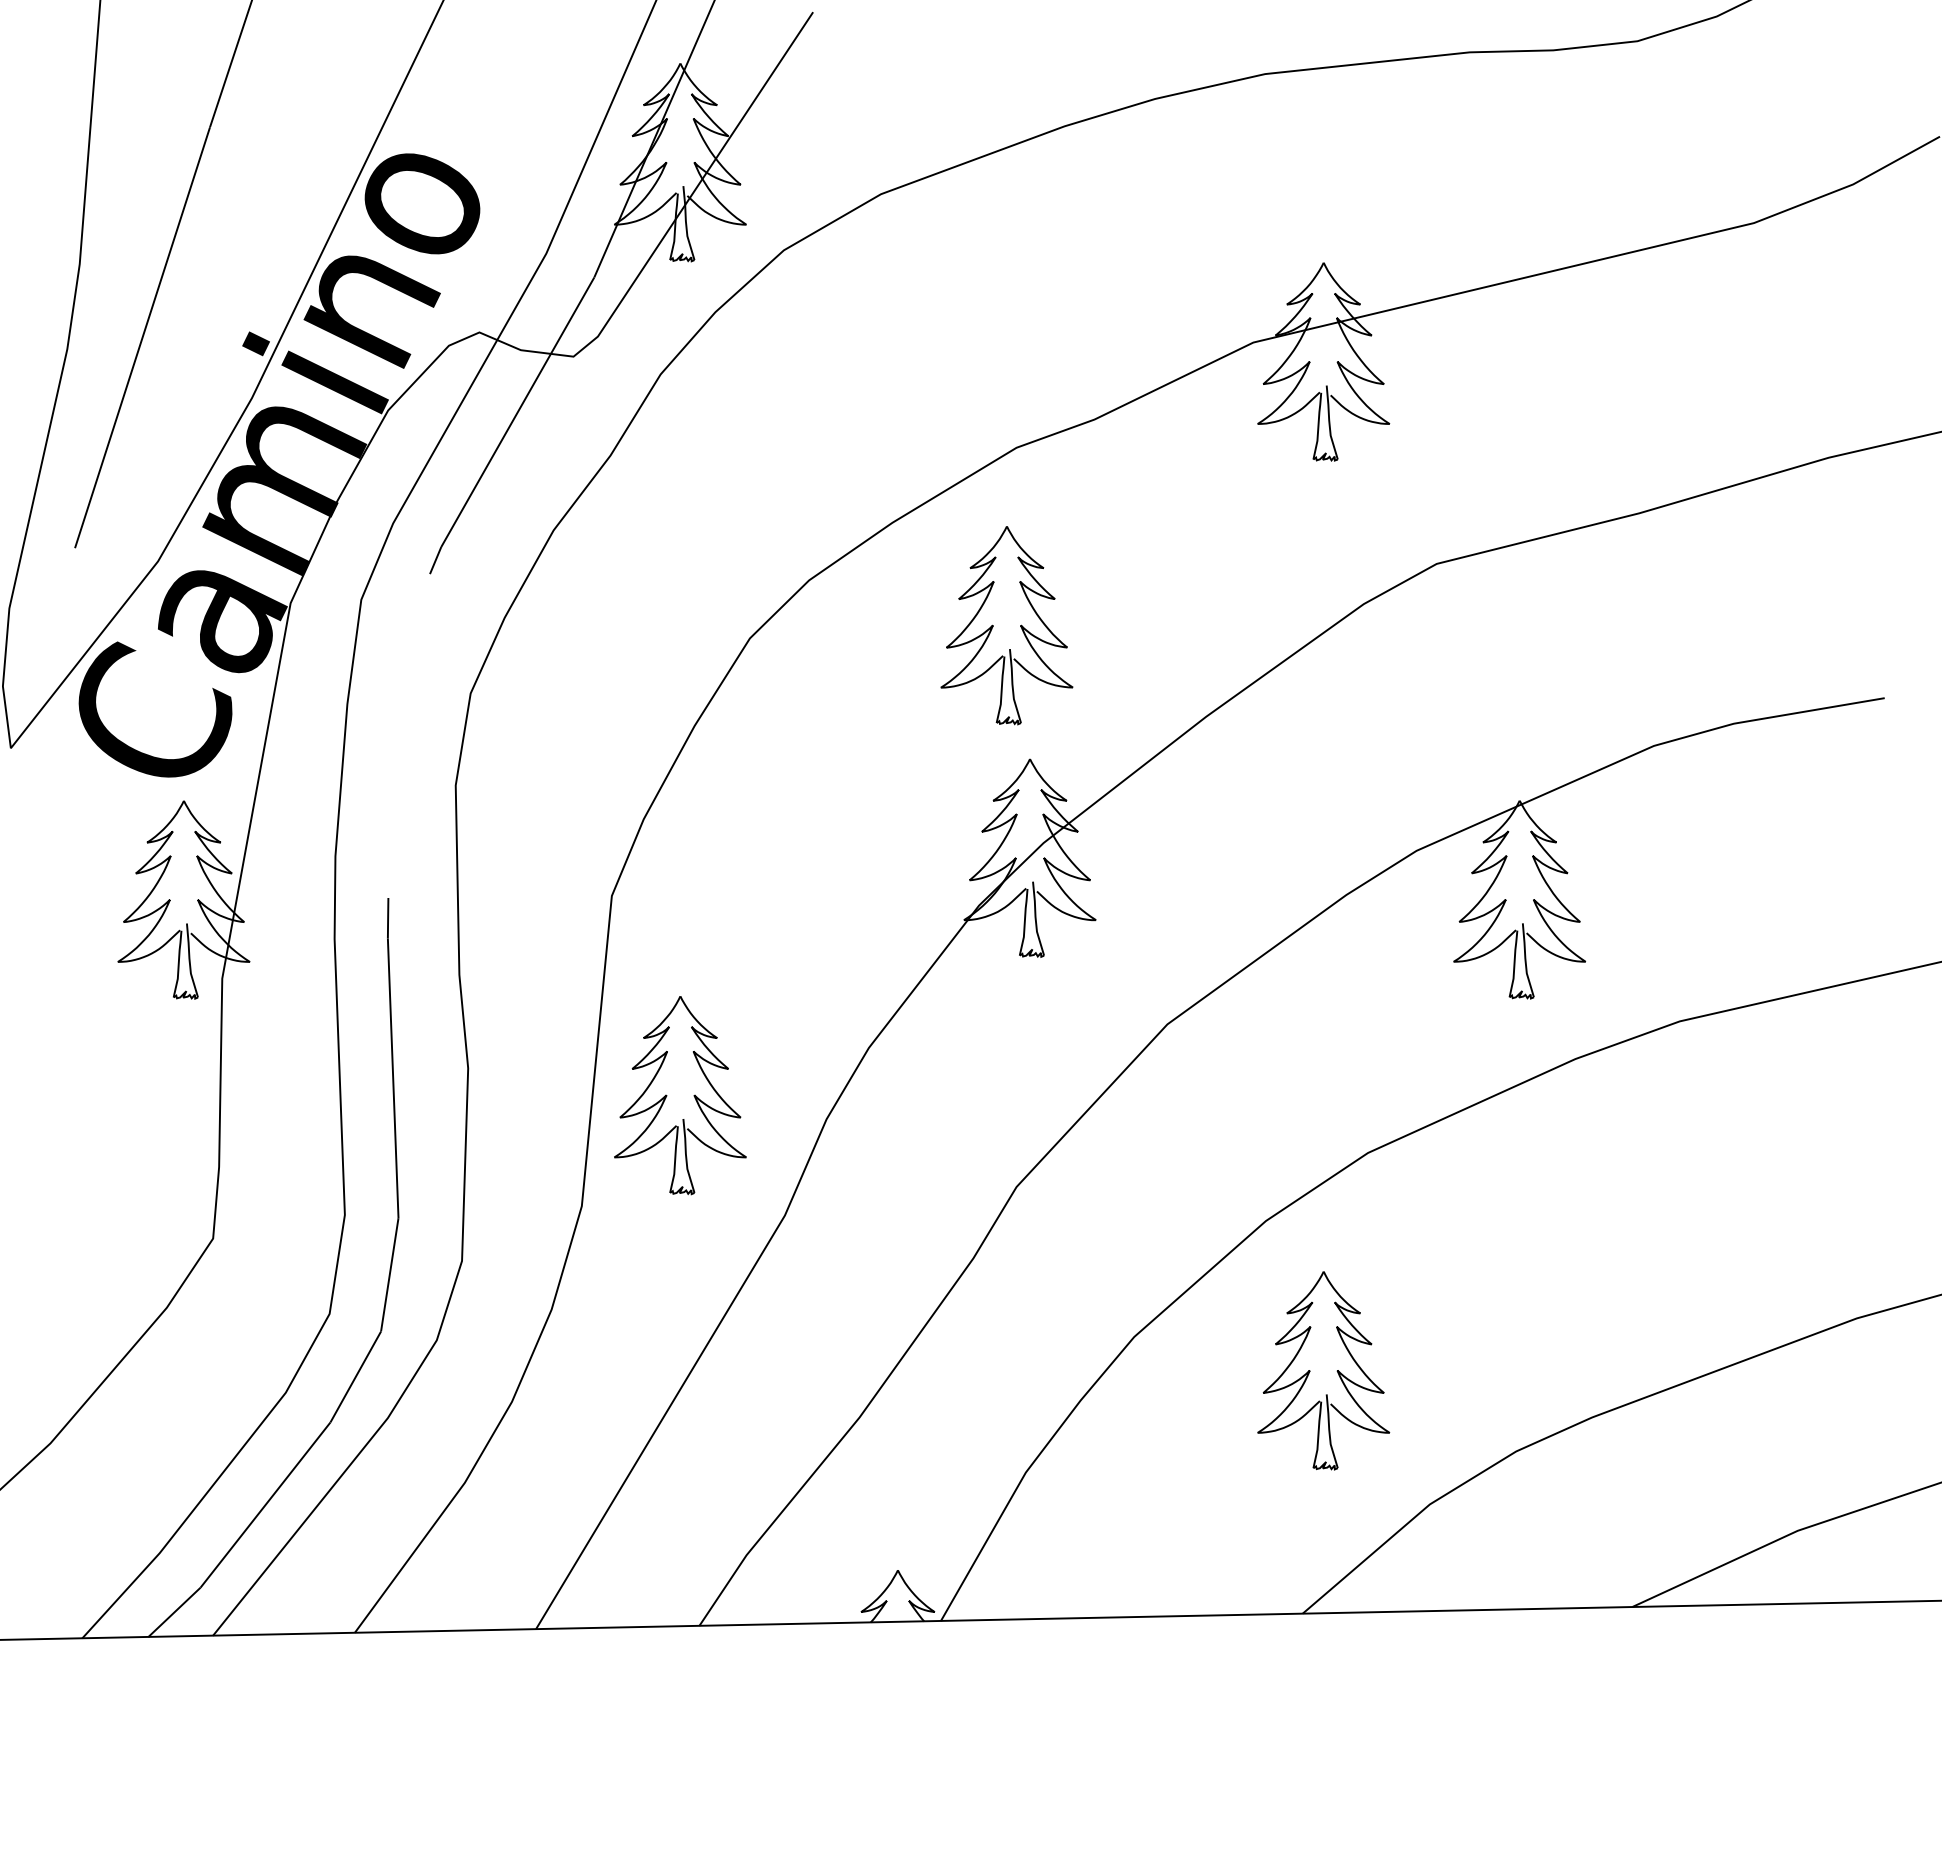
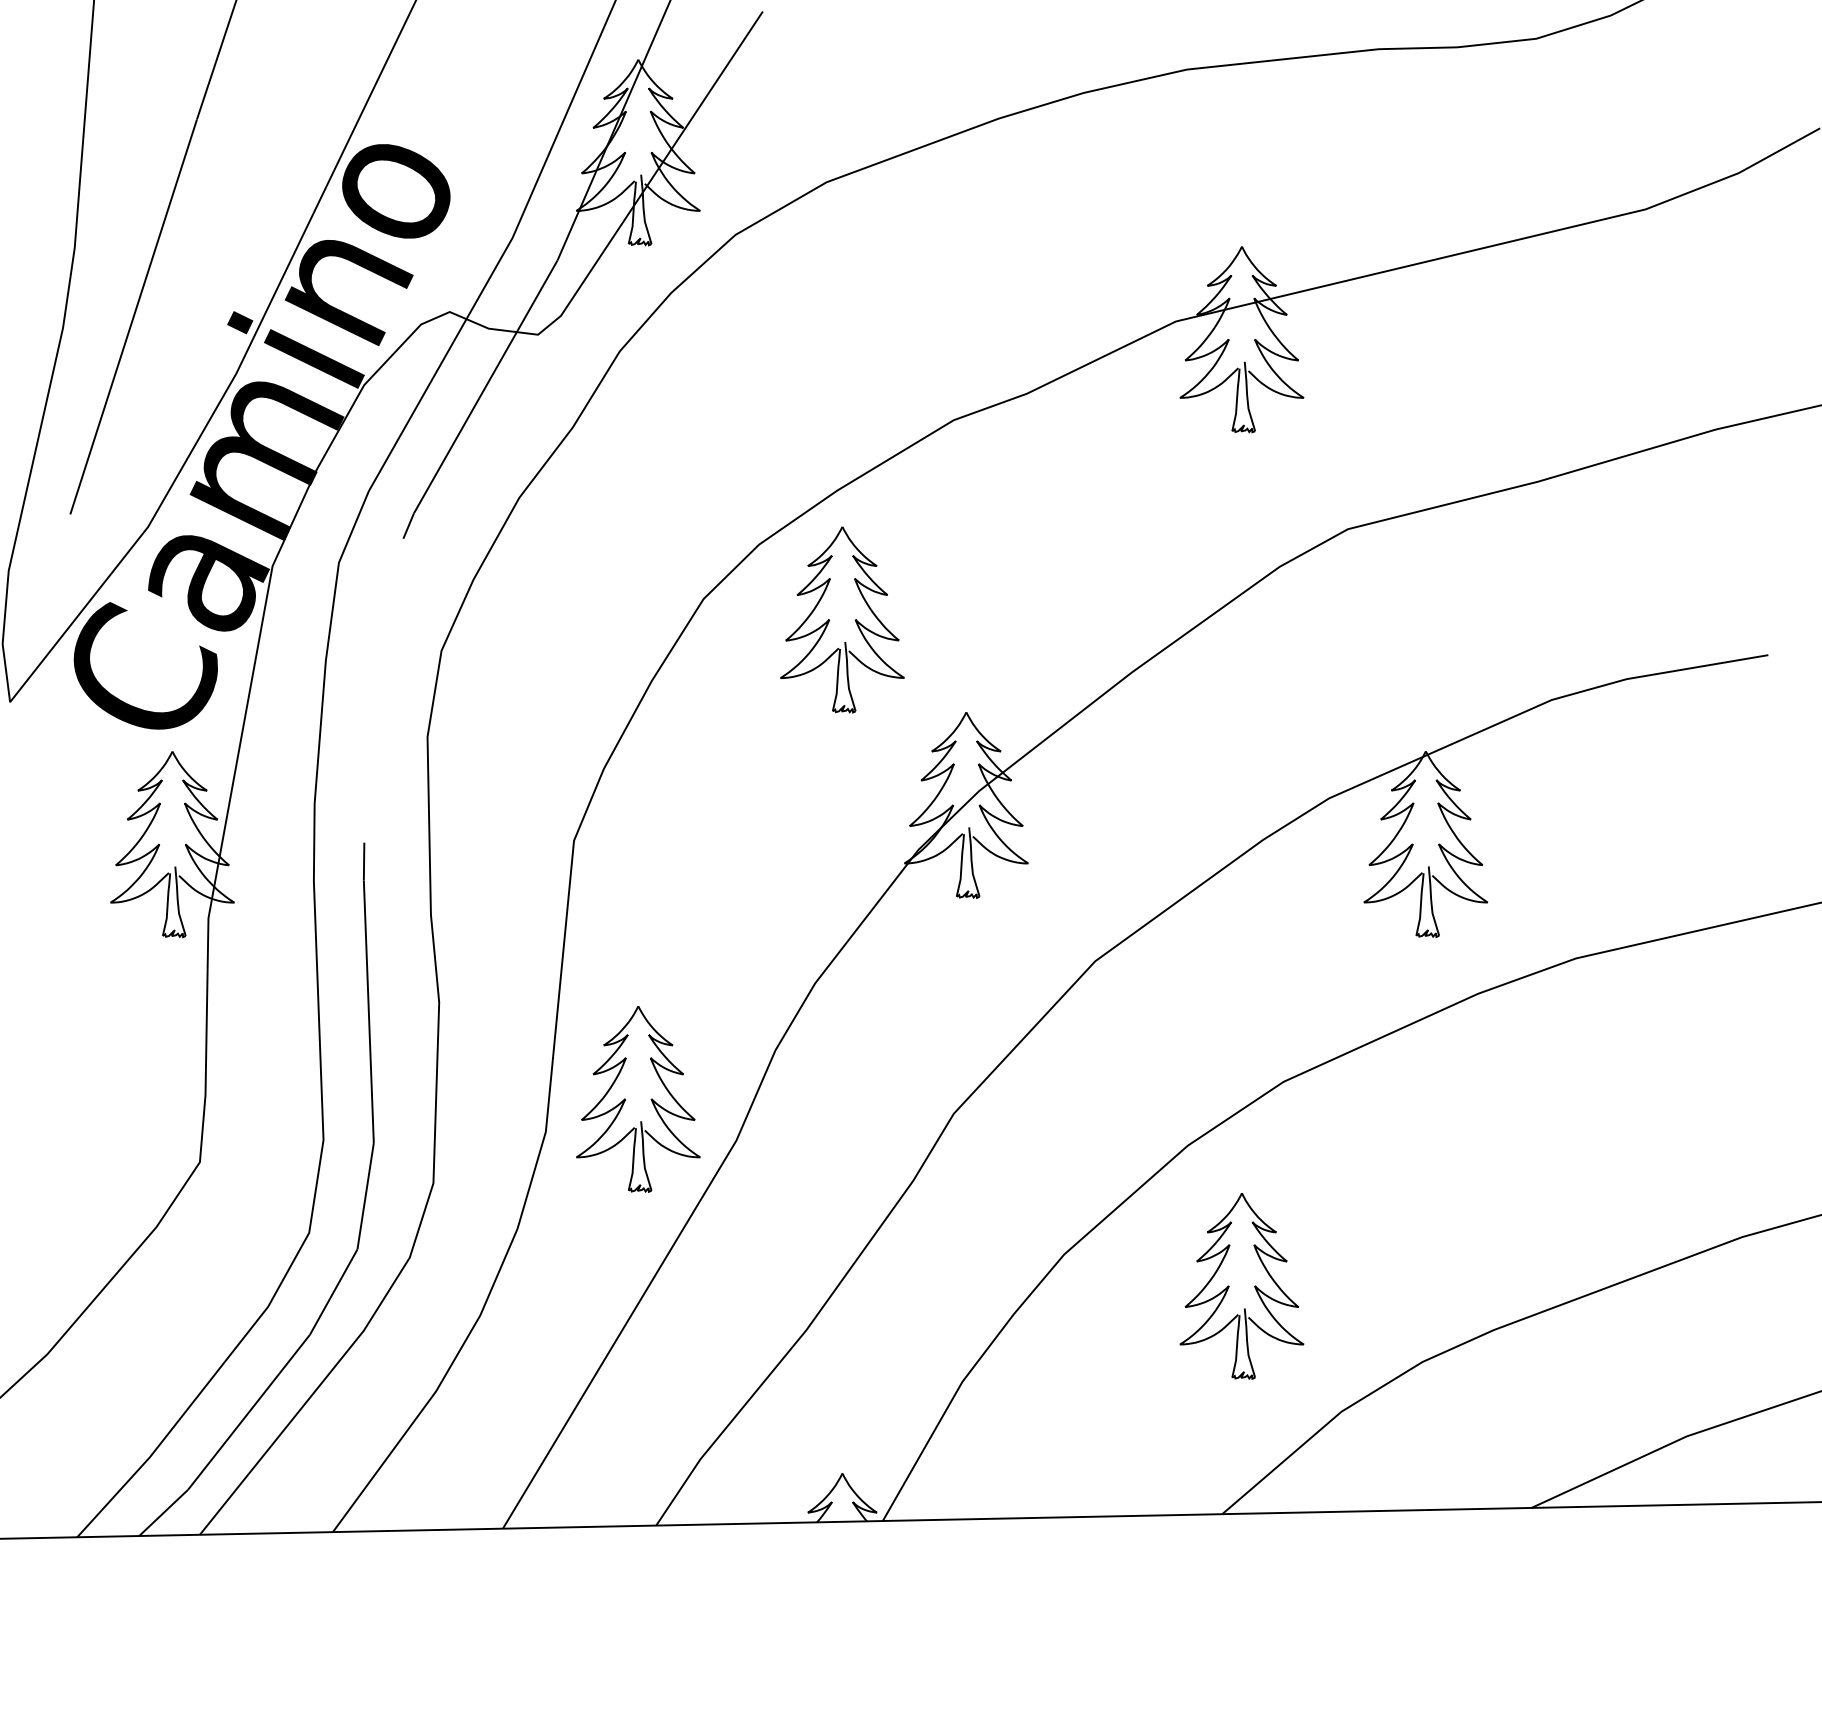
part: (993, 625) -> (829, 619), moved
part: (667, 1095) -> (626, 1099), moved

